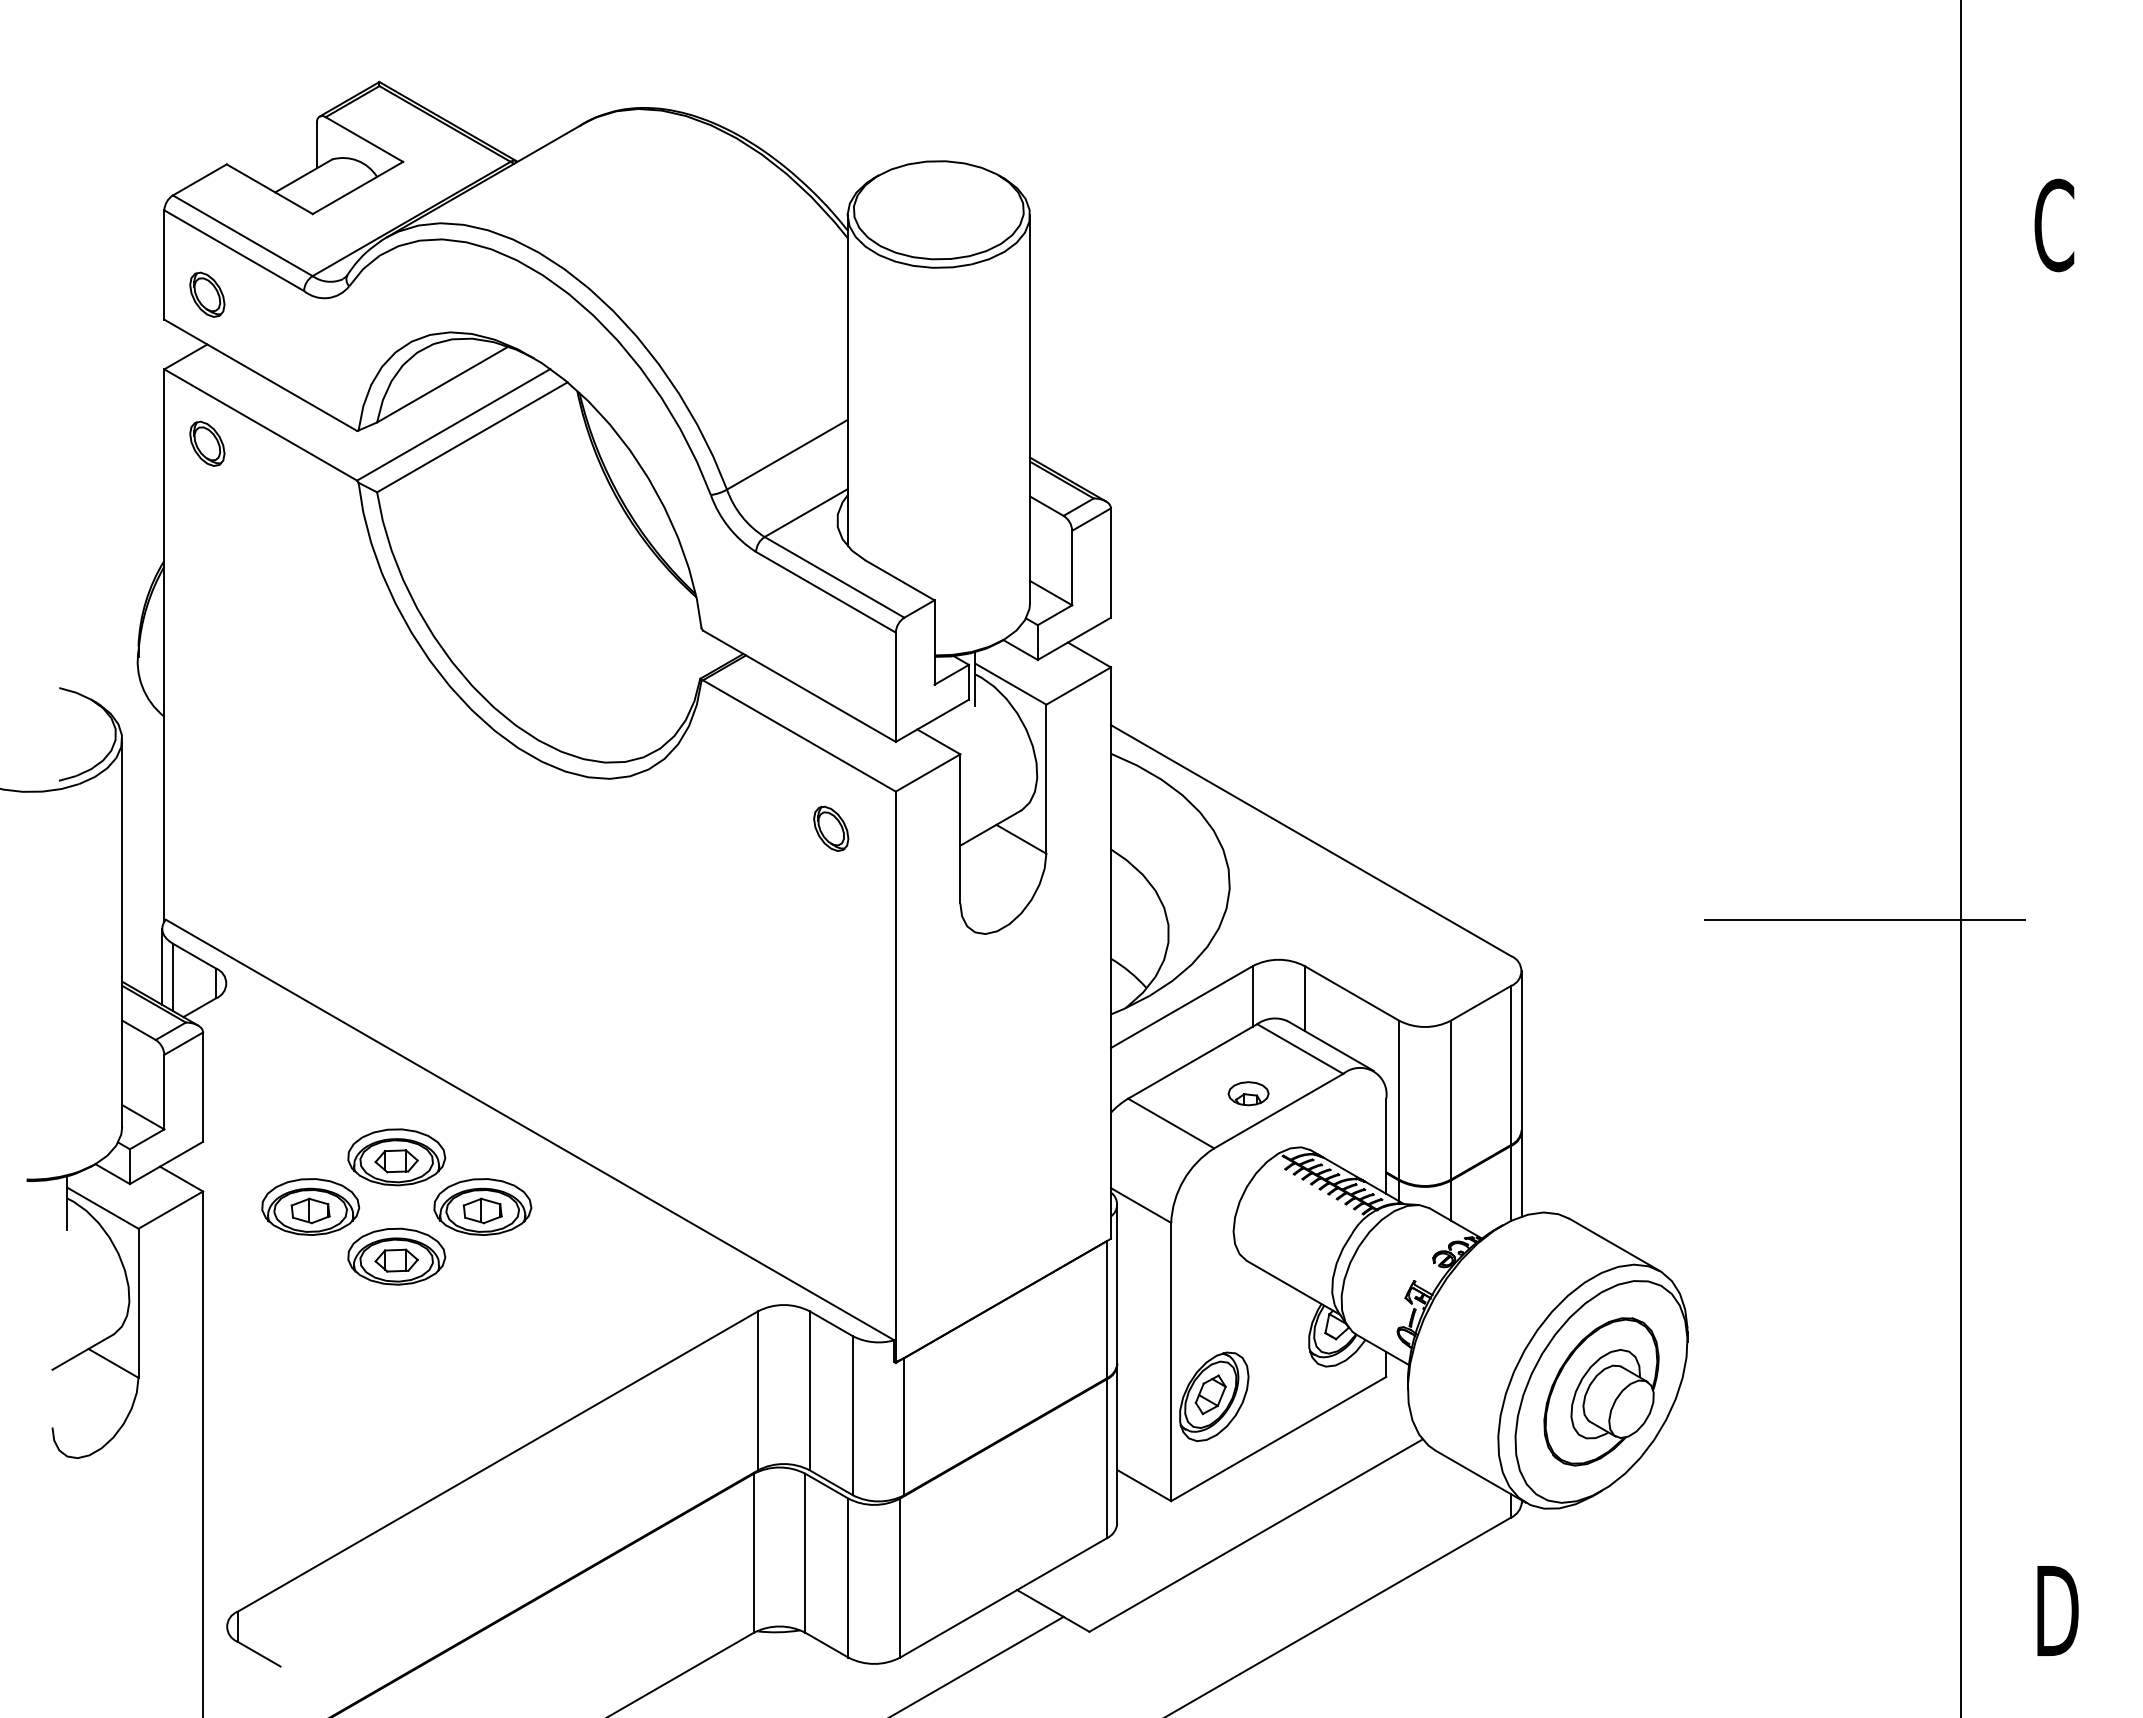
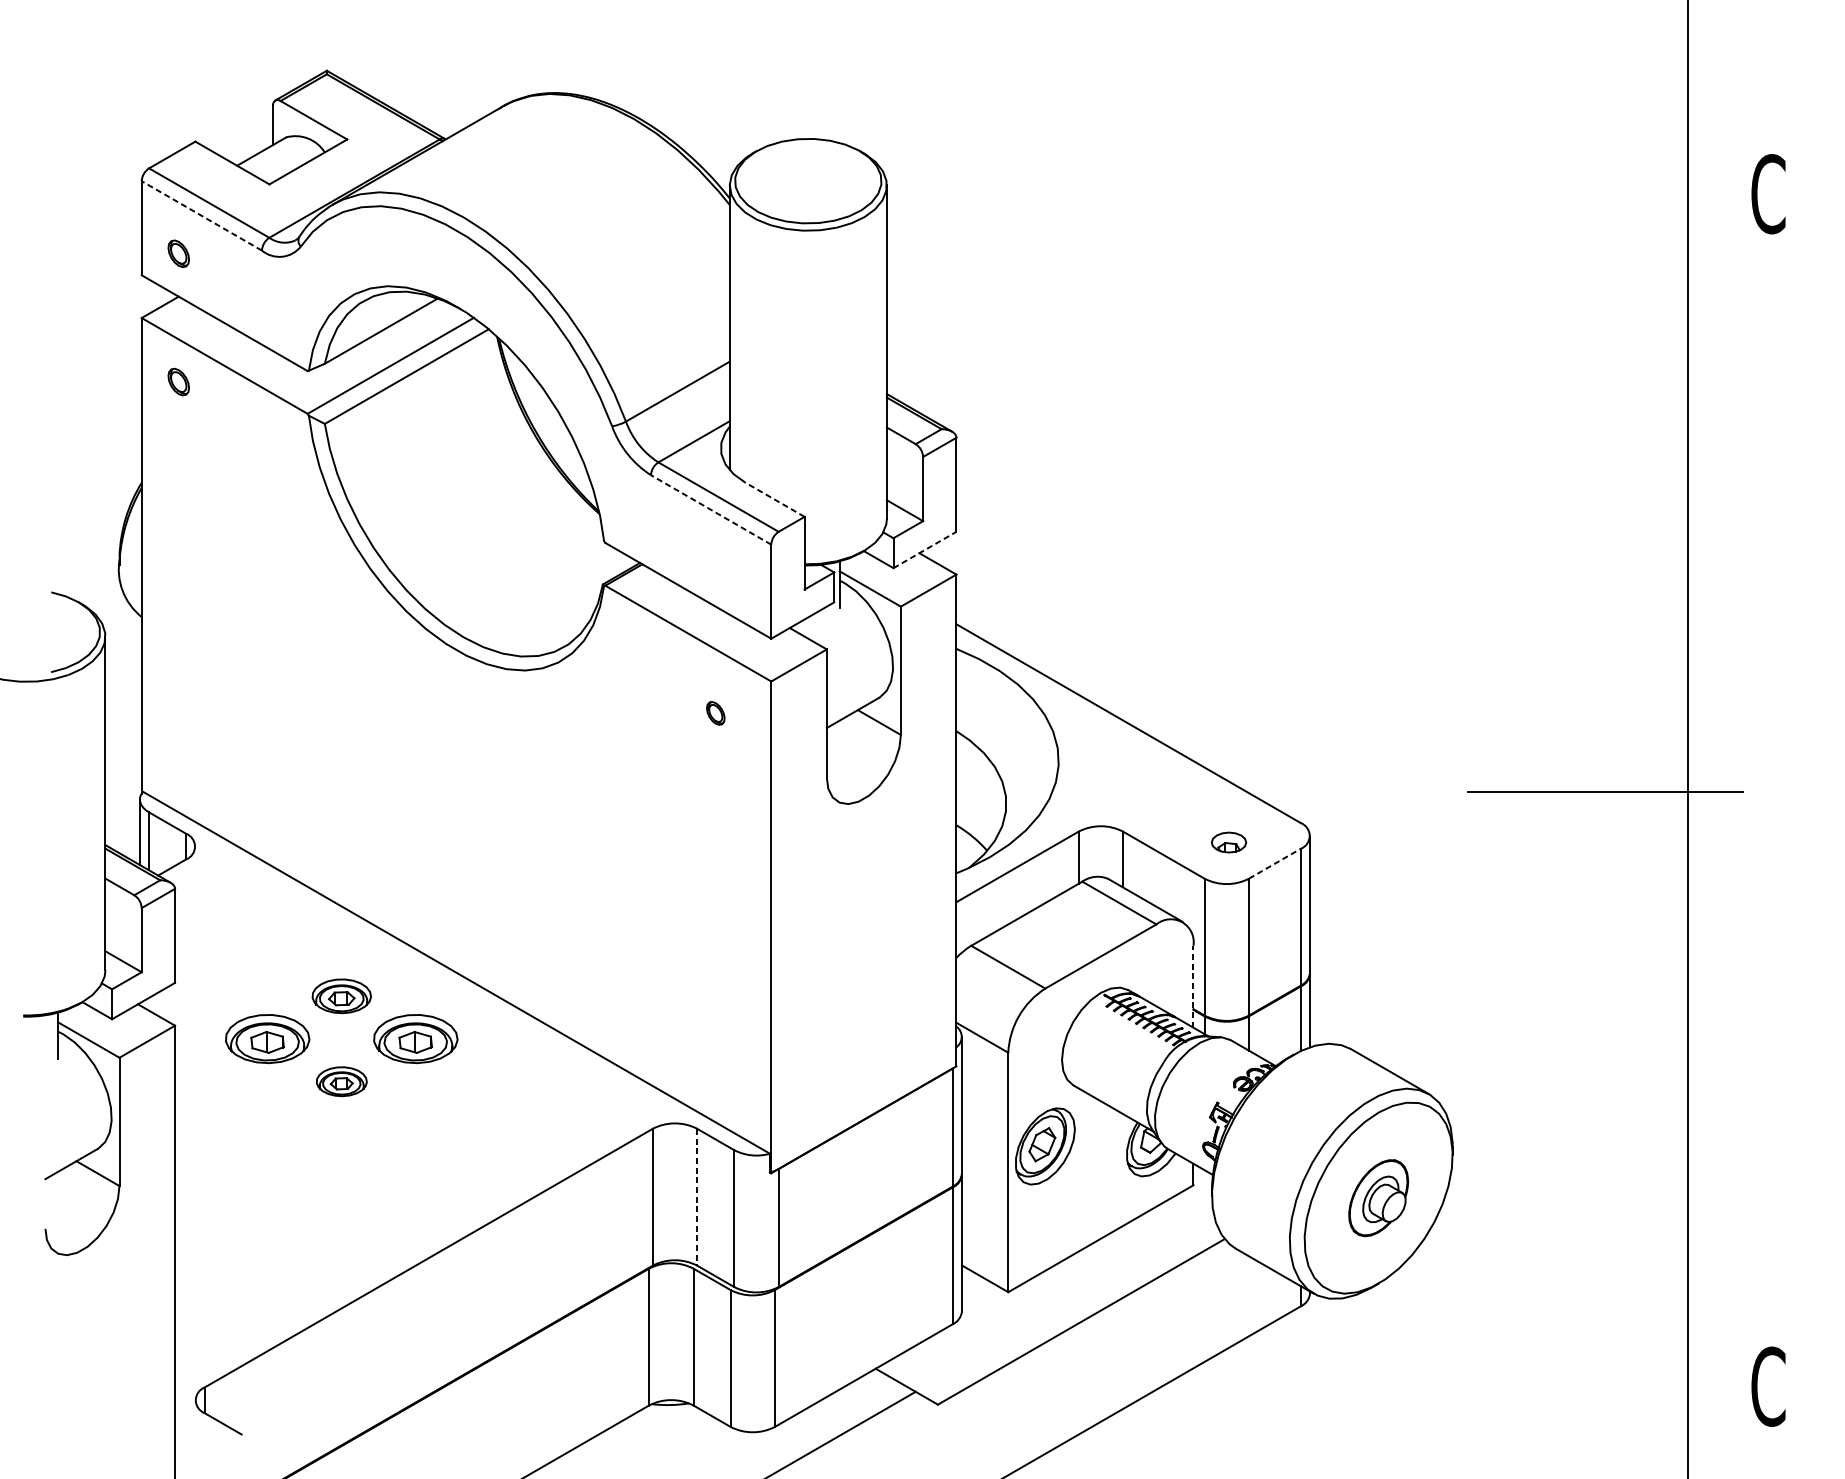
line: (234, 250) -> (202, 215), solid -> dashed
part: (207, 294) -> (178, 253), size x0.7
part: (207, 443) -> (178, 381), size x0.7
line: (900, 580) -> (775, 499), solid -> dashed
line: (825, 592) -> (710, 510), solid -> dashed
line: (1074, 638) -> (925, 549), solid -> dashed
part: (831, 828) -> (715, 713), size x0.6
line: (1480, 1003) -> (1274, 863), solid -> dashed
part: (1248, 1093) -> (1228, 842), moved
line: (1386, 1146) -> (1193, 986), solid -> dashed
part: (396, 1157) -> (341, 996), size x0.7
part: (396, 1256) -> (341, 1081), size x0.6
line: (809, 1391) -> (696, 1197), solid -> dashed
part: (1601, 1391) -> (1378, 1197), size x0.6
part: (1214, 1396) -> (1045, 1146), moved
text: (2056, 1610) -> (1770, 1386), D -> C

